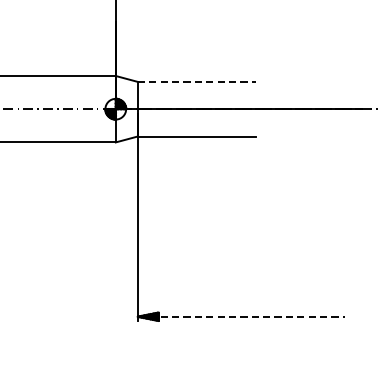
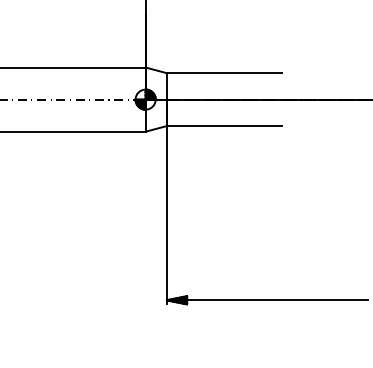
line: (197, 82) -> (224, 73), dashed -> solid
line: (241, 316) -> (267, 300), dashed -> solid

